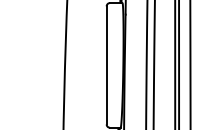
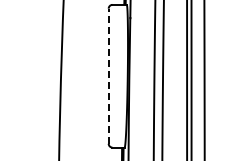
line: (106, 65) -> (108, 76), solid -> dashed

